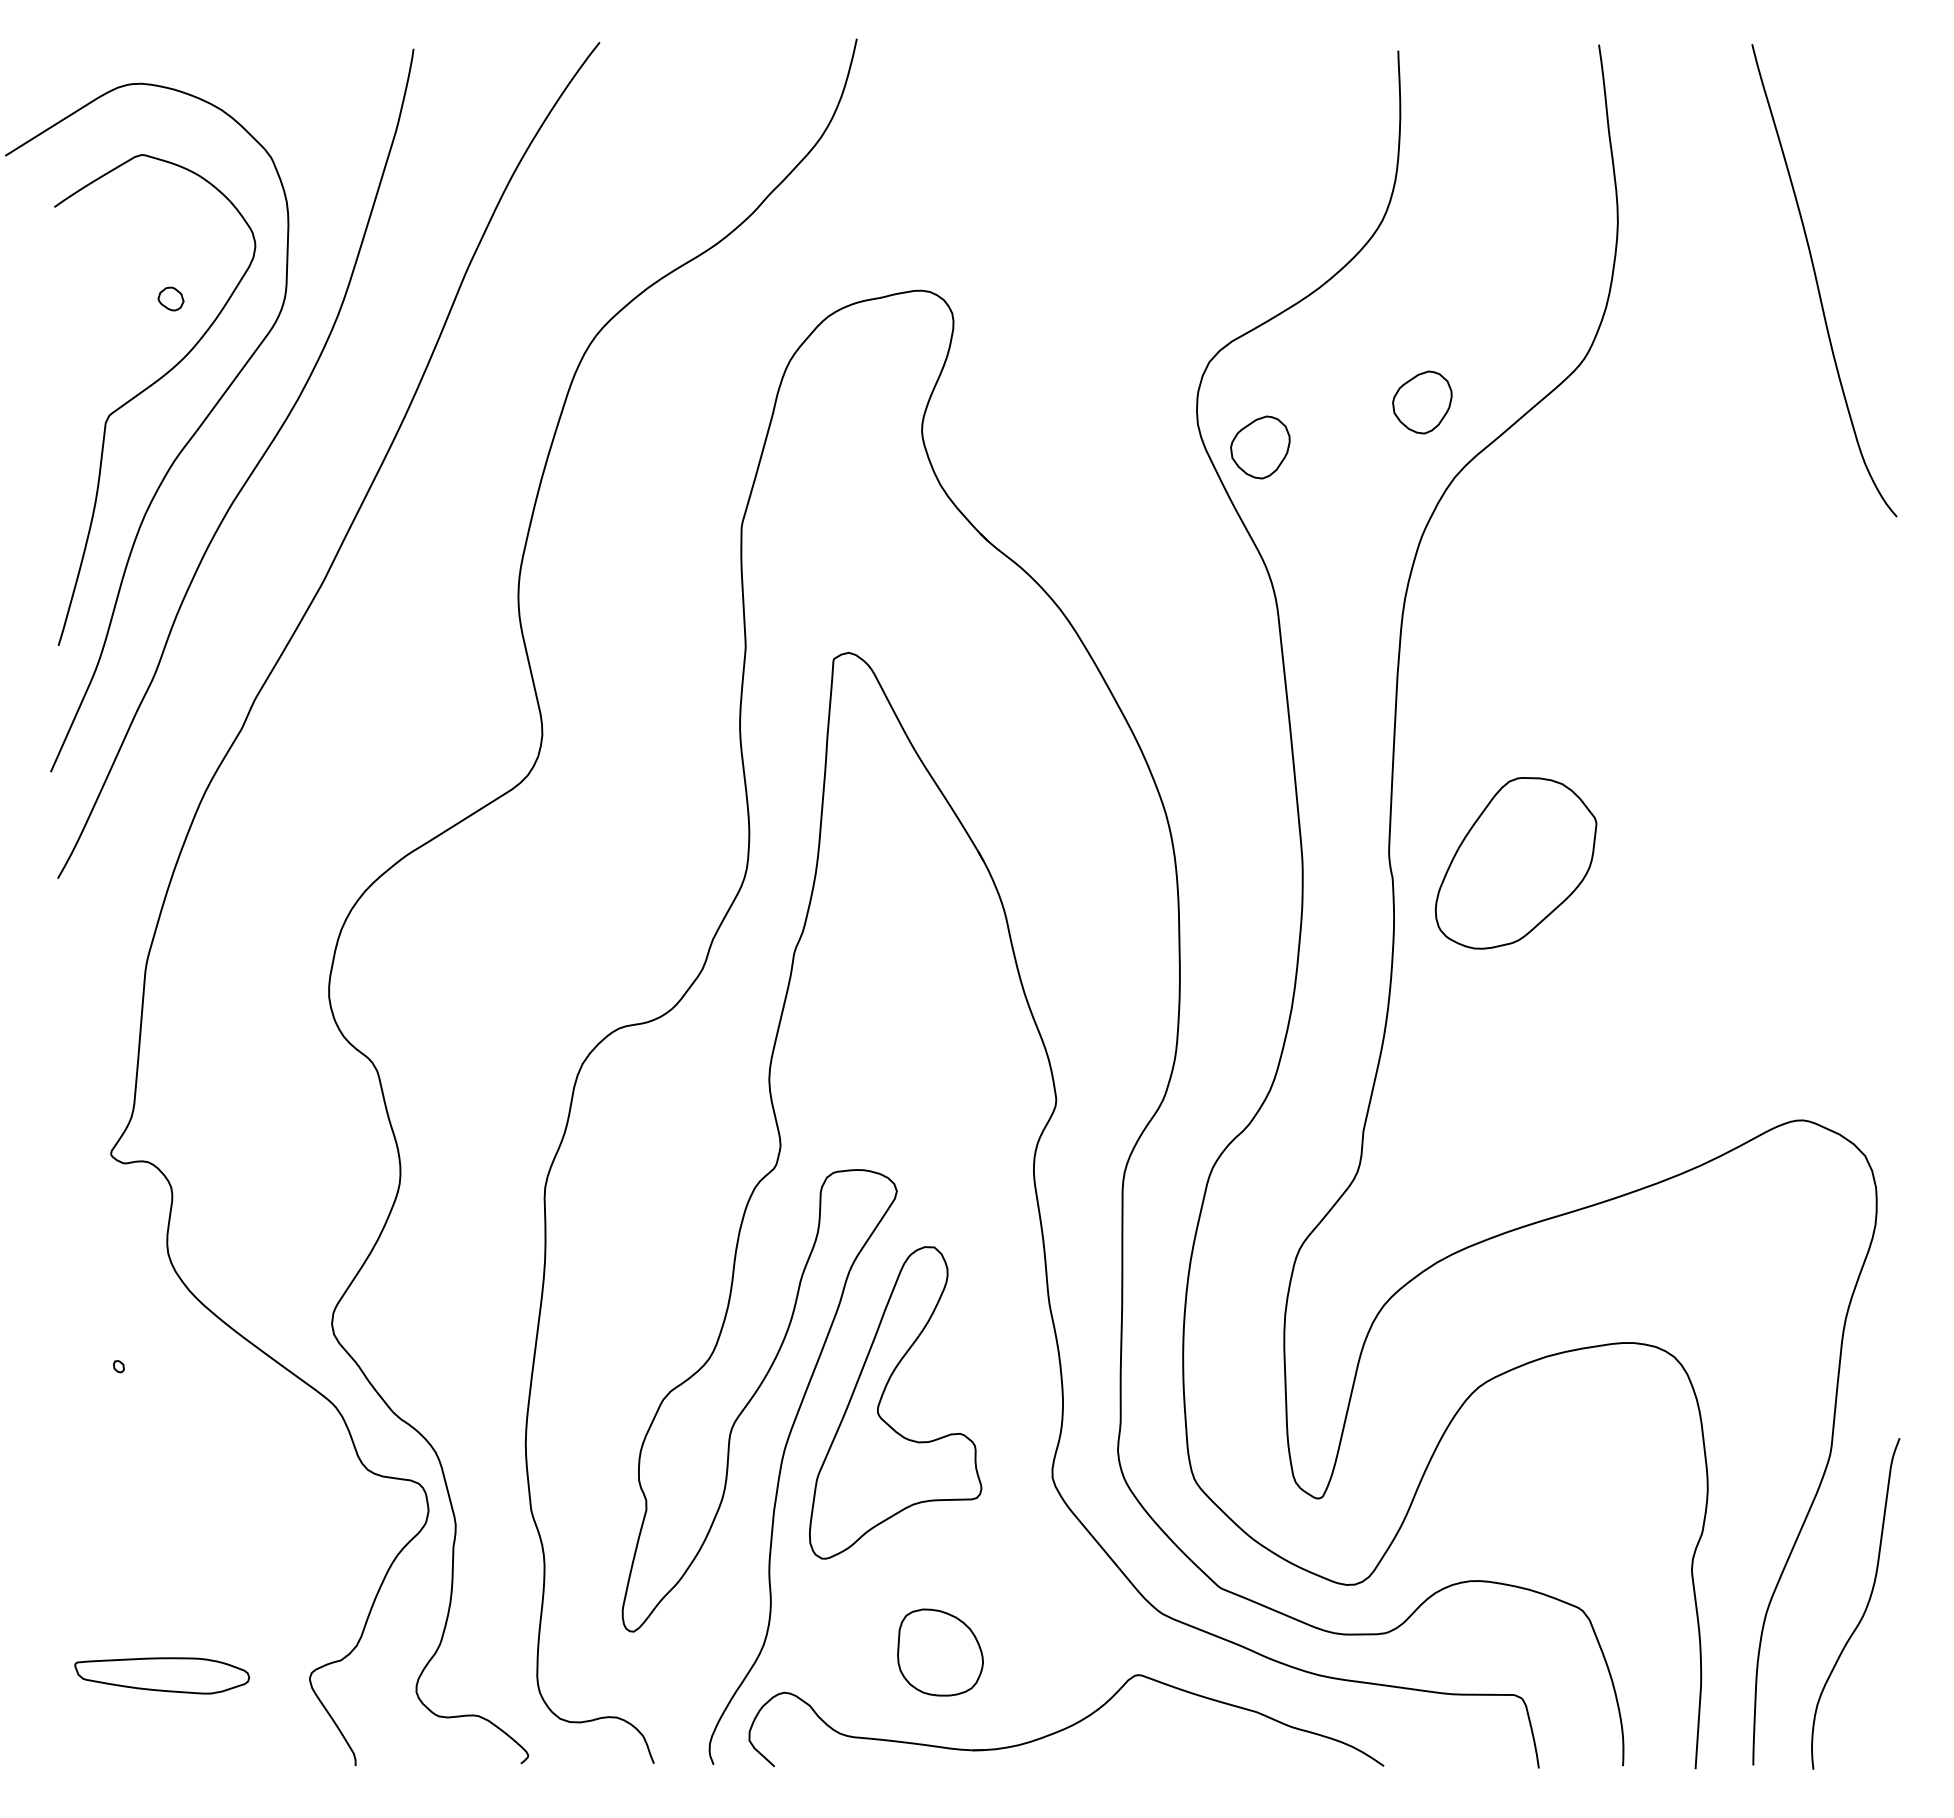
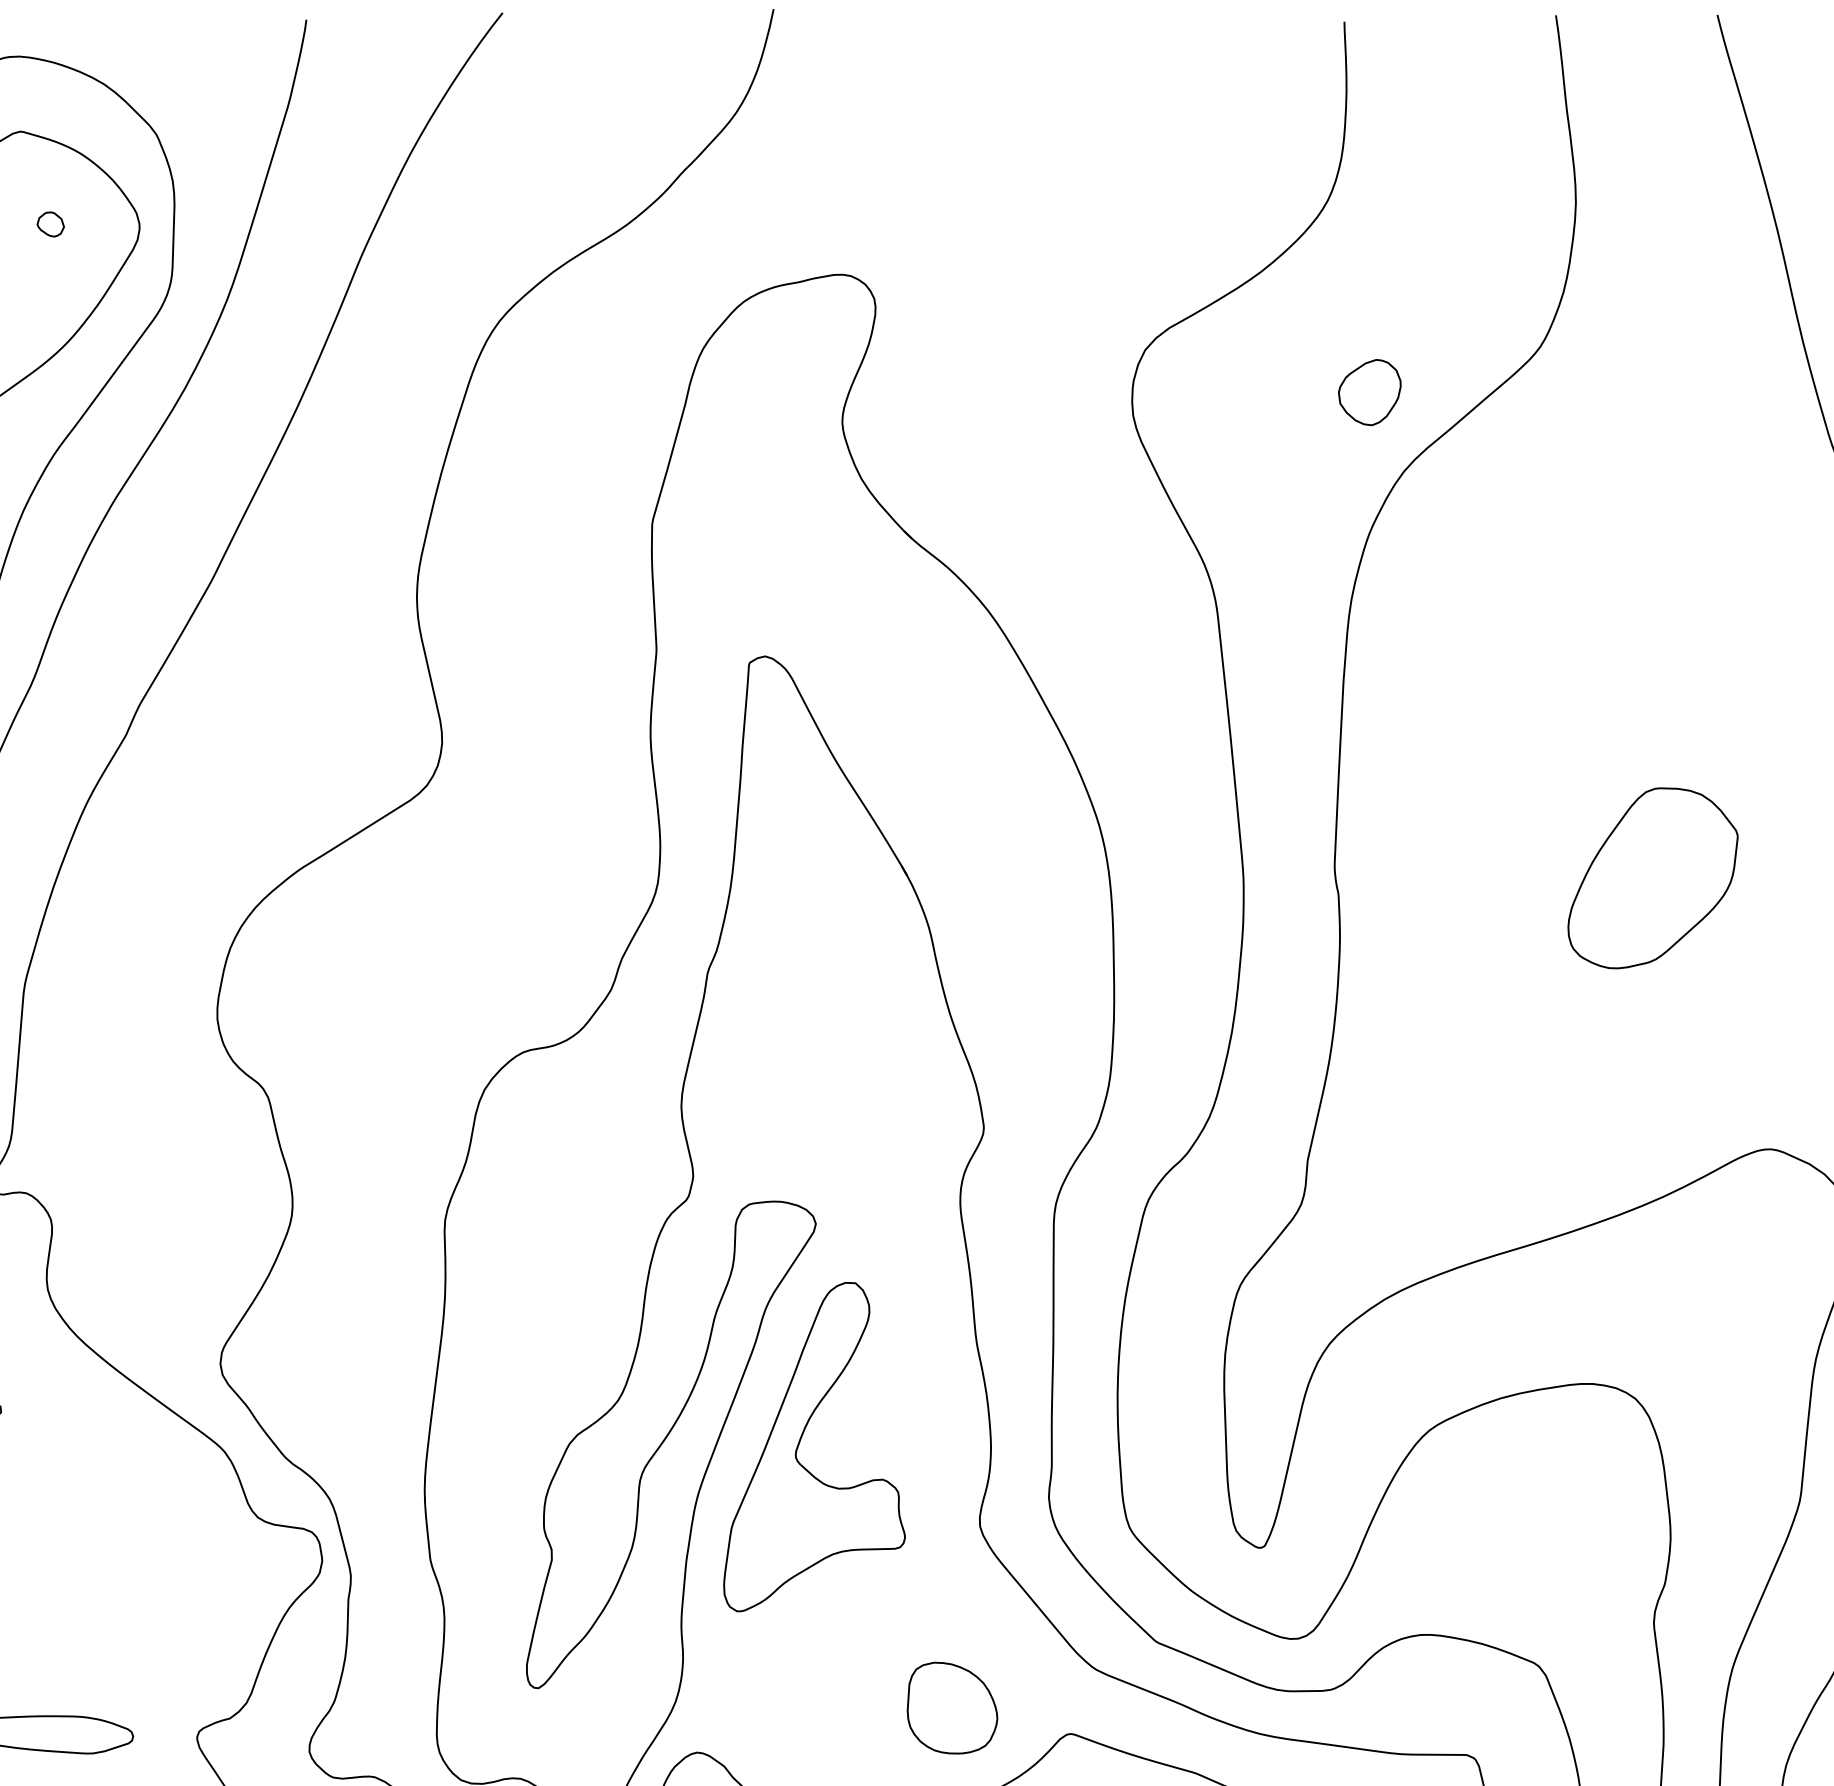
part: (170, 298) -> (50, 223), moved
part: (1260, 447) -> (1199, 439), removed
part: (1515, 863) -> (1652, 878), moved
part: (940, 1652) -> (952, 1708), moved

